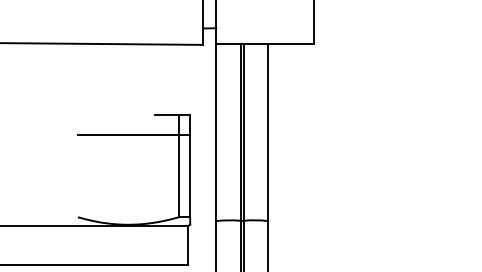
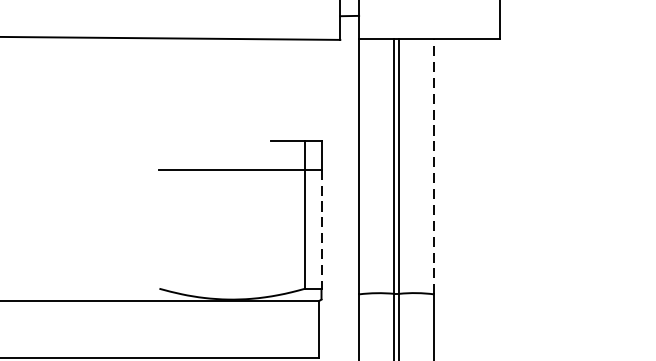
line: (268, 132) -> (434, 166), solid -> dashed
line: (190, 176) -> (321, 229), solid -> dashed

